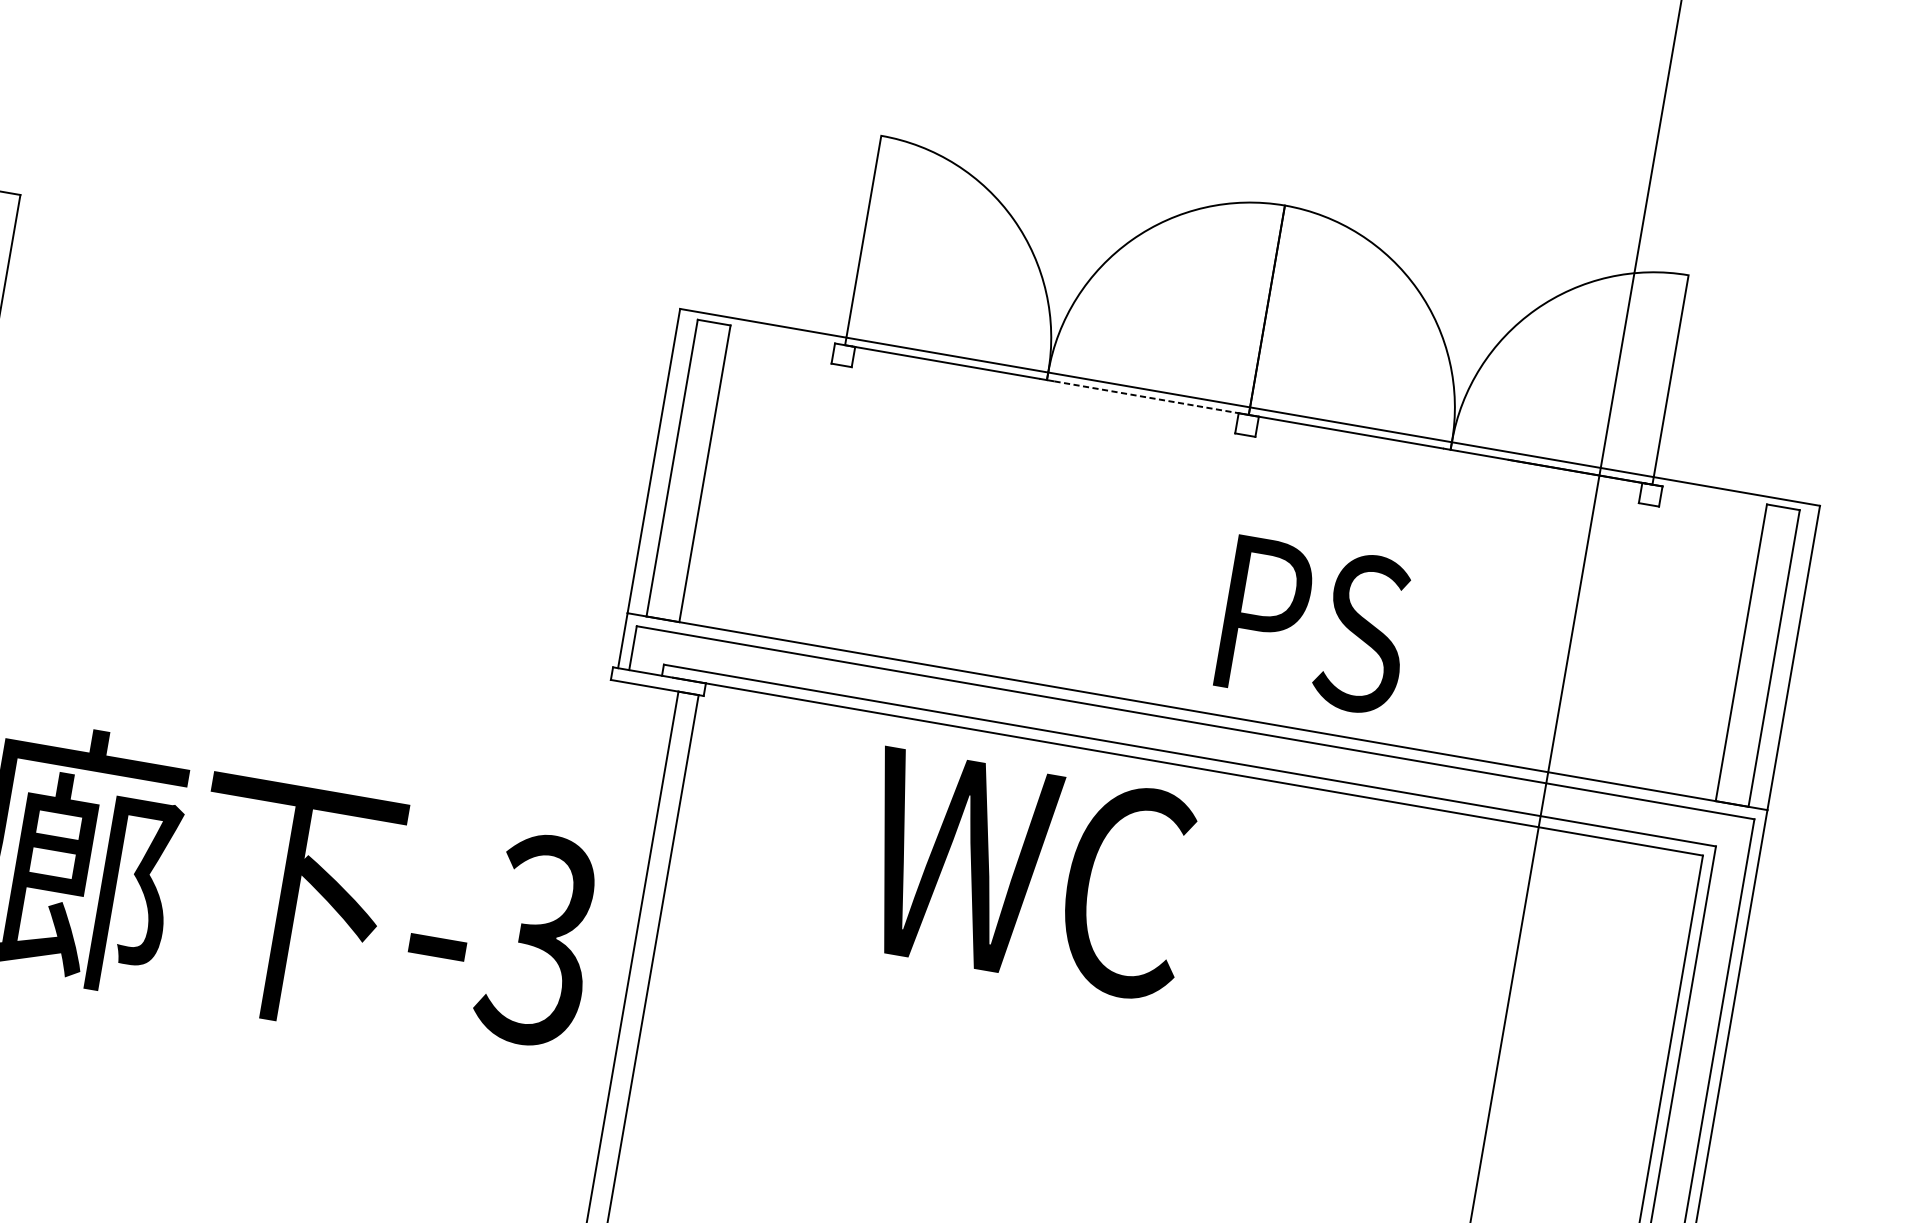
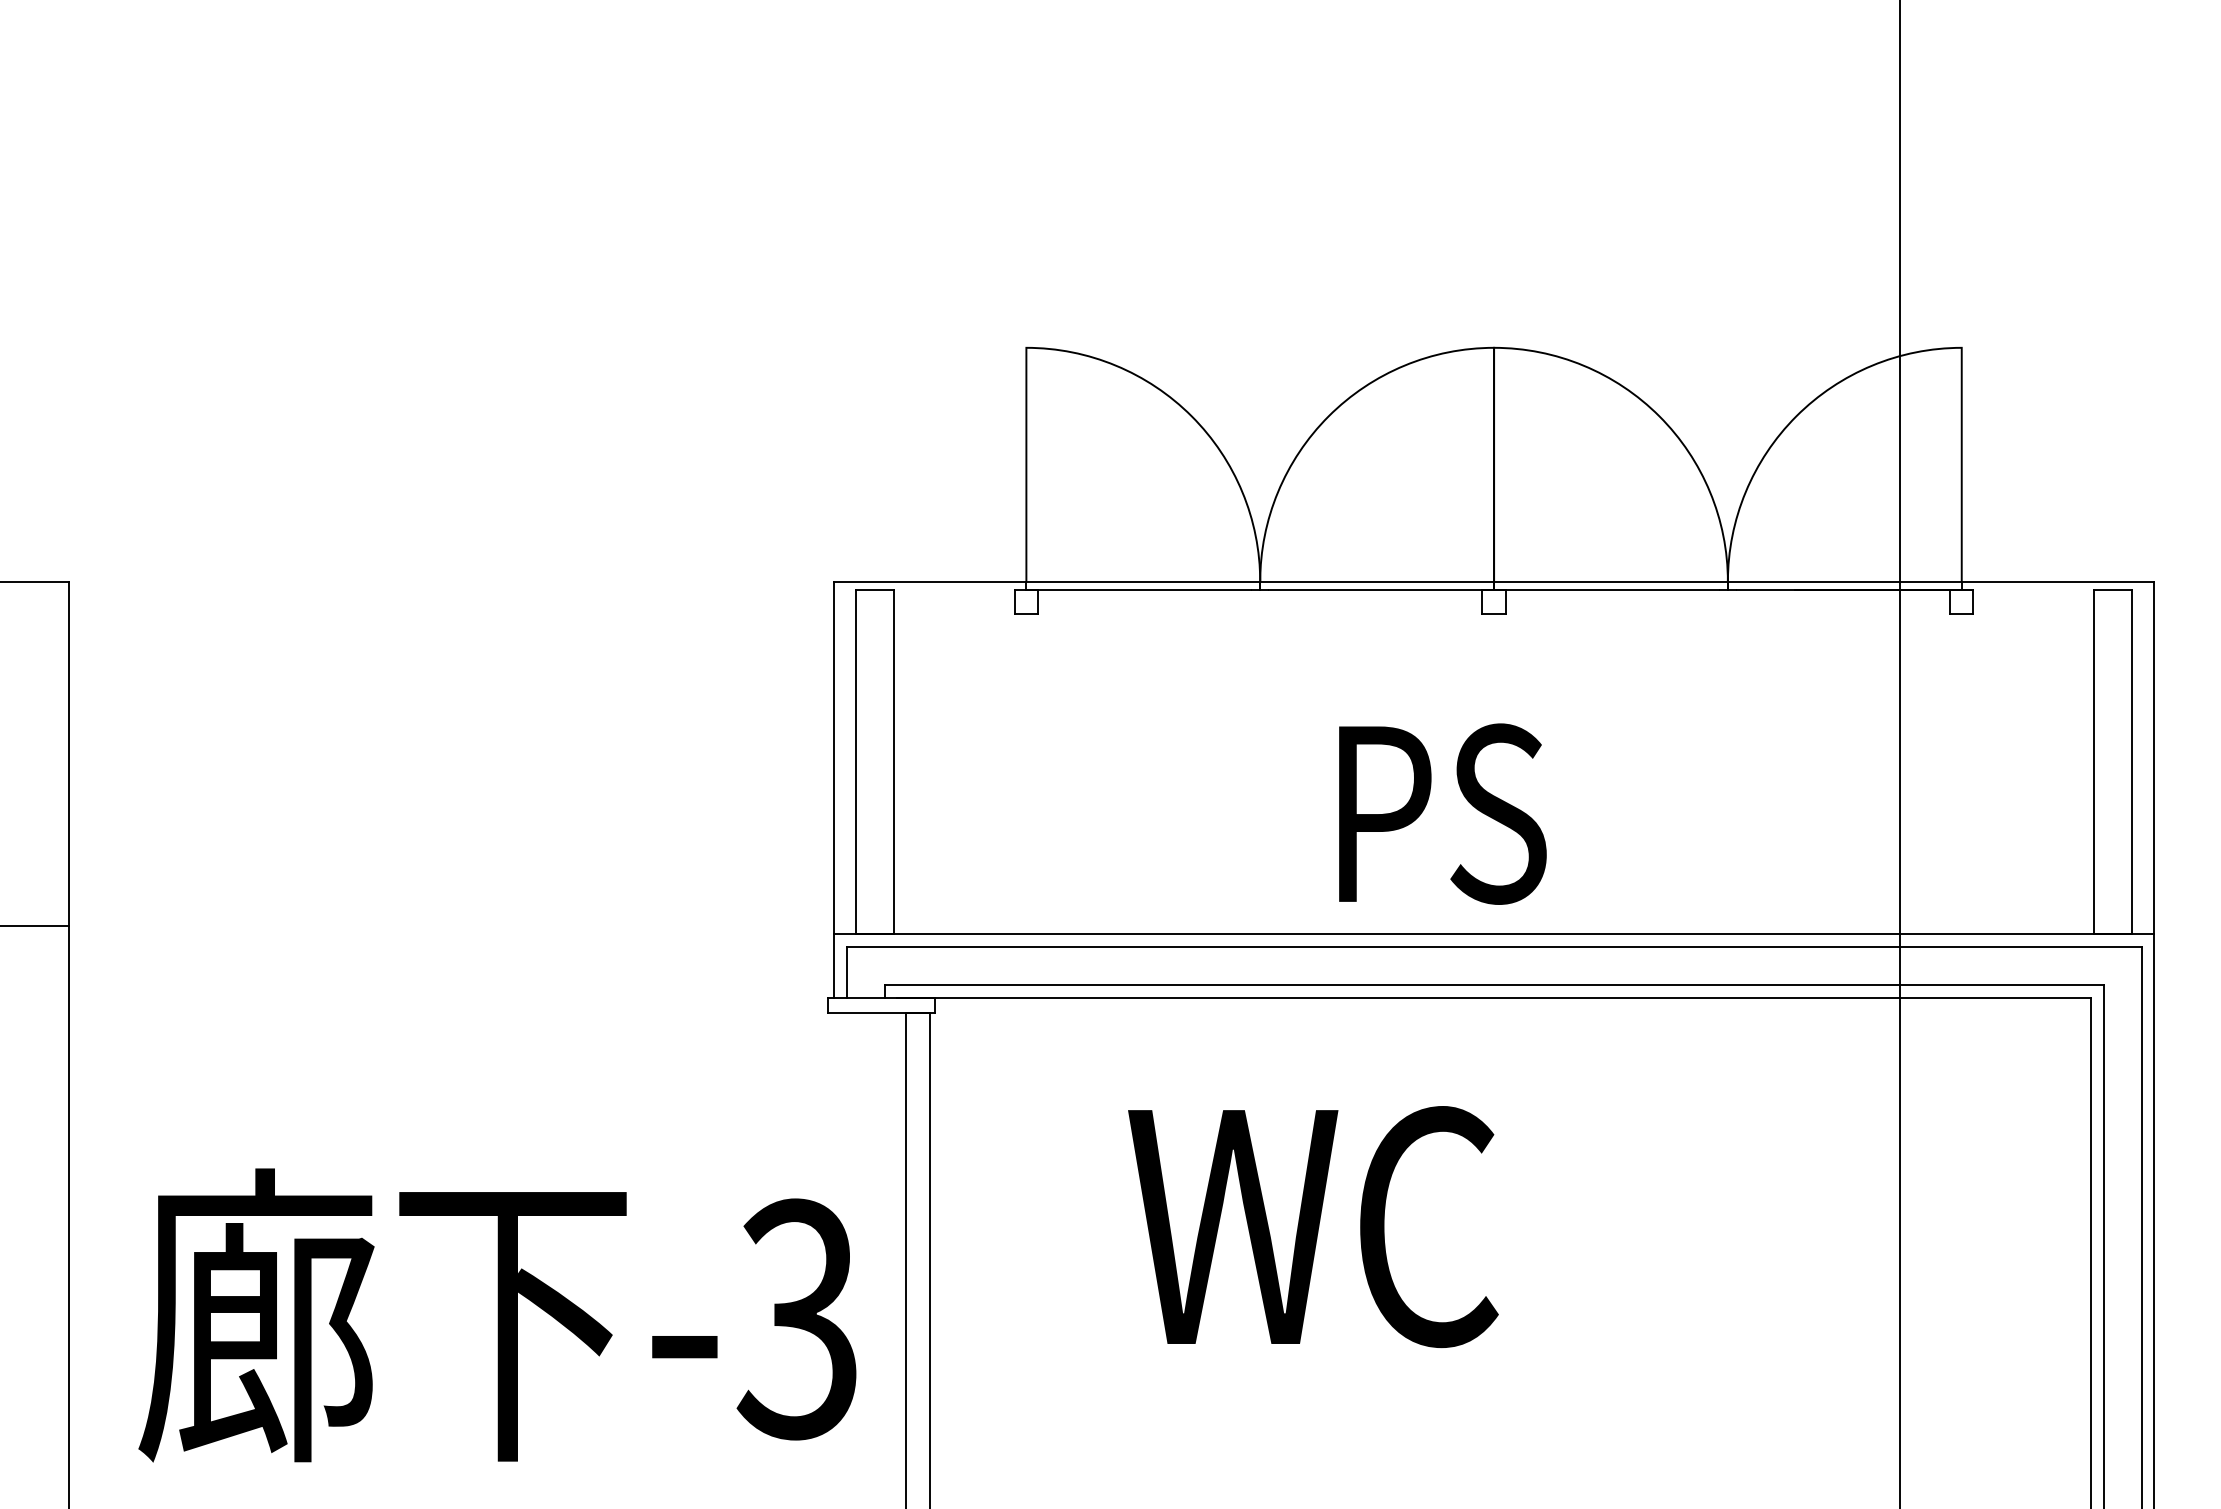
line: (1148, 397) -> (1377, 590), dashed -> solid
text: (1315, 624) -> (1442, 813), moved
text: (1027, 874) -> (1313, 1227), moved

